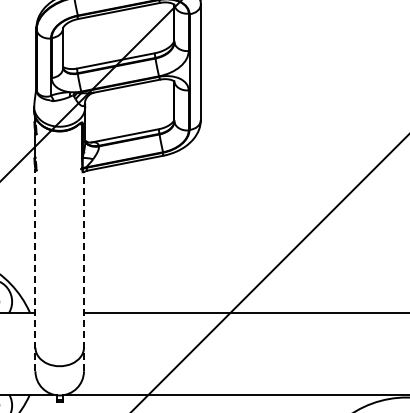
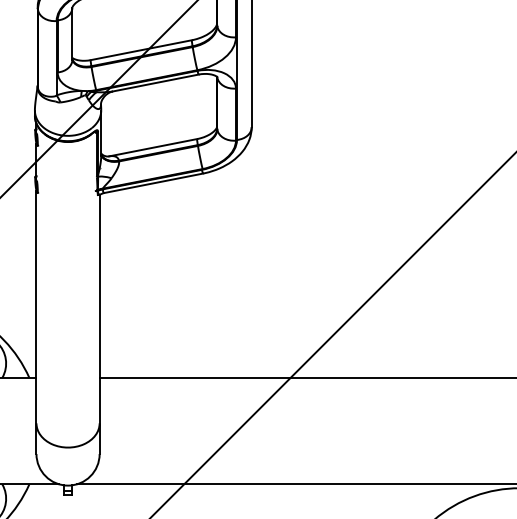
line: (35, 270) -> (36, 322), dashed -> solid
line: (83, 271) -> (99, 324), dashed -> solid

